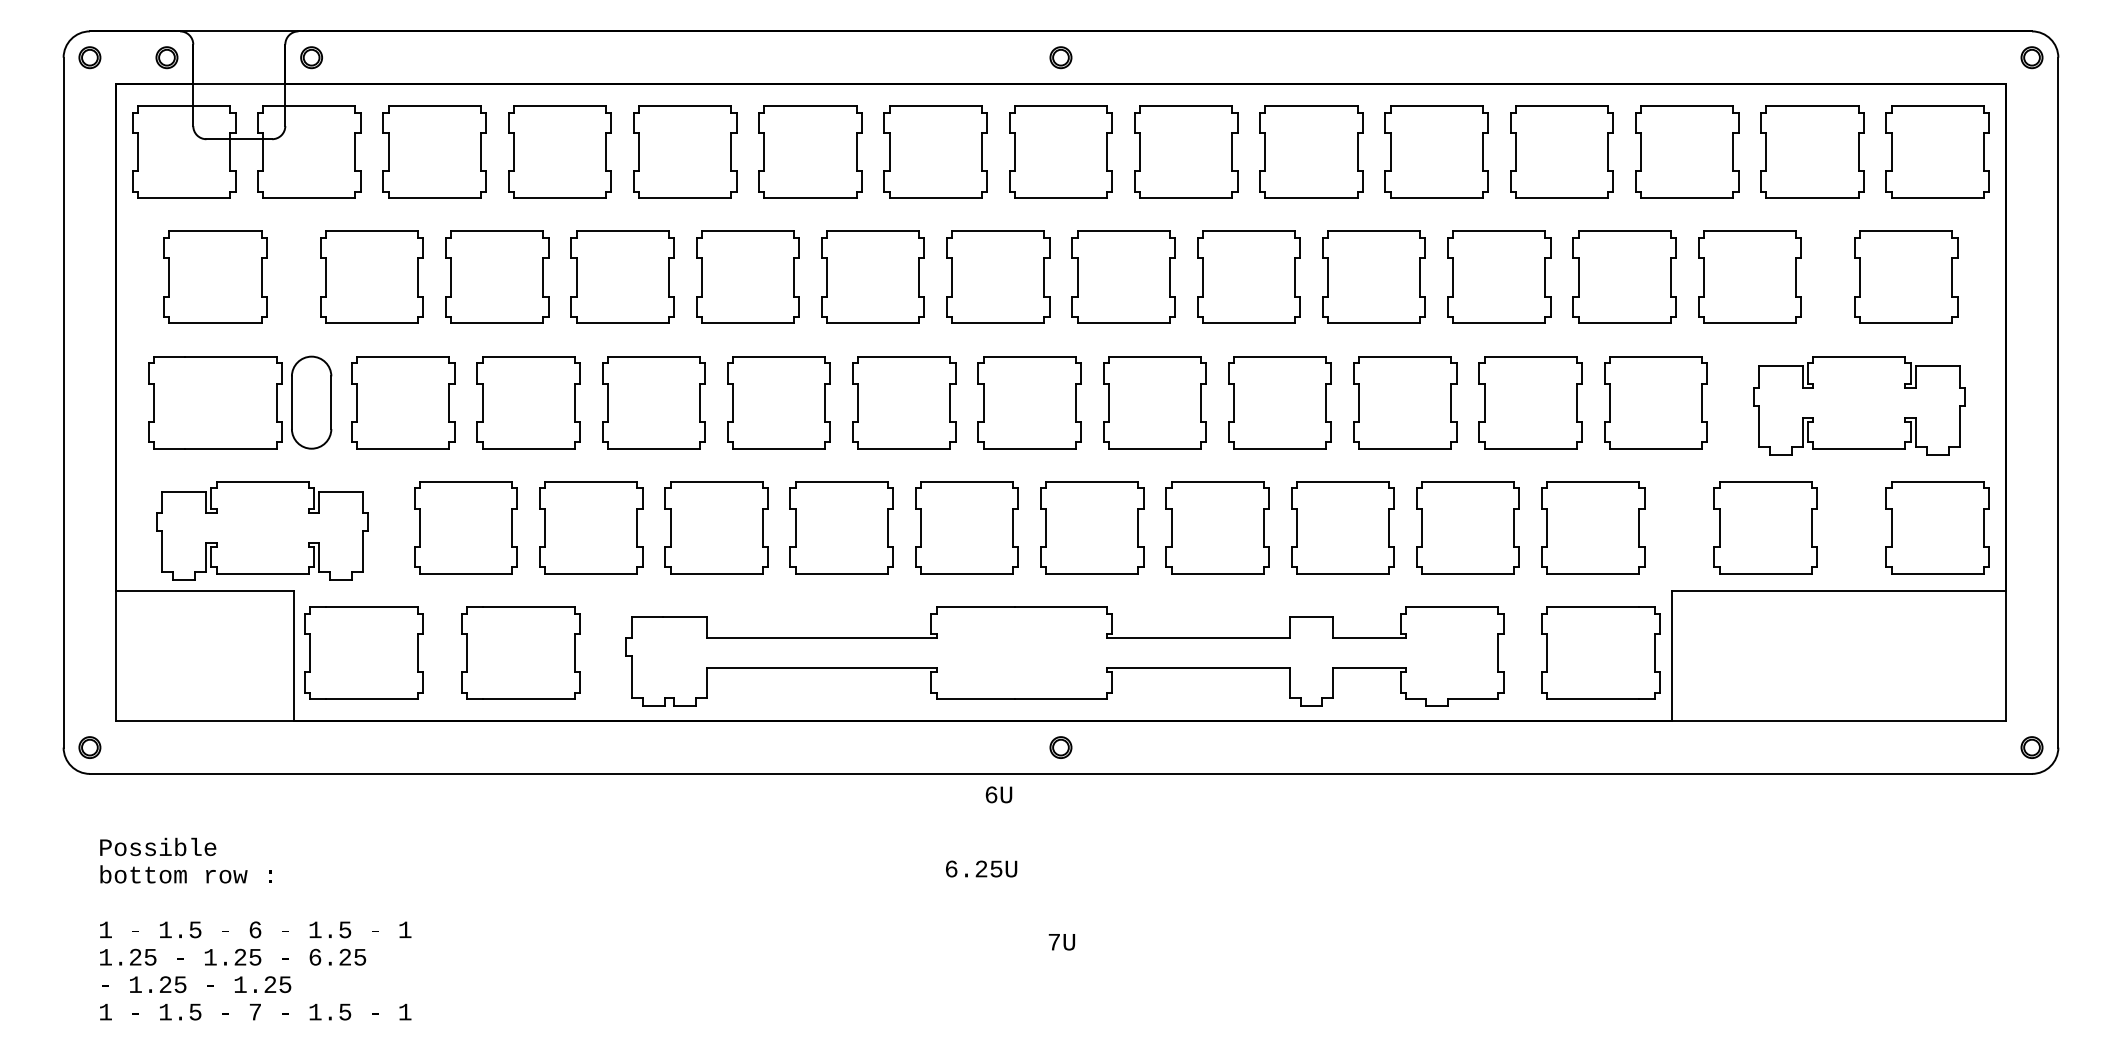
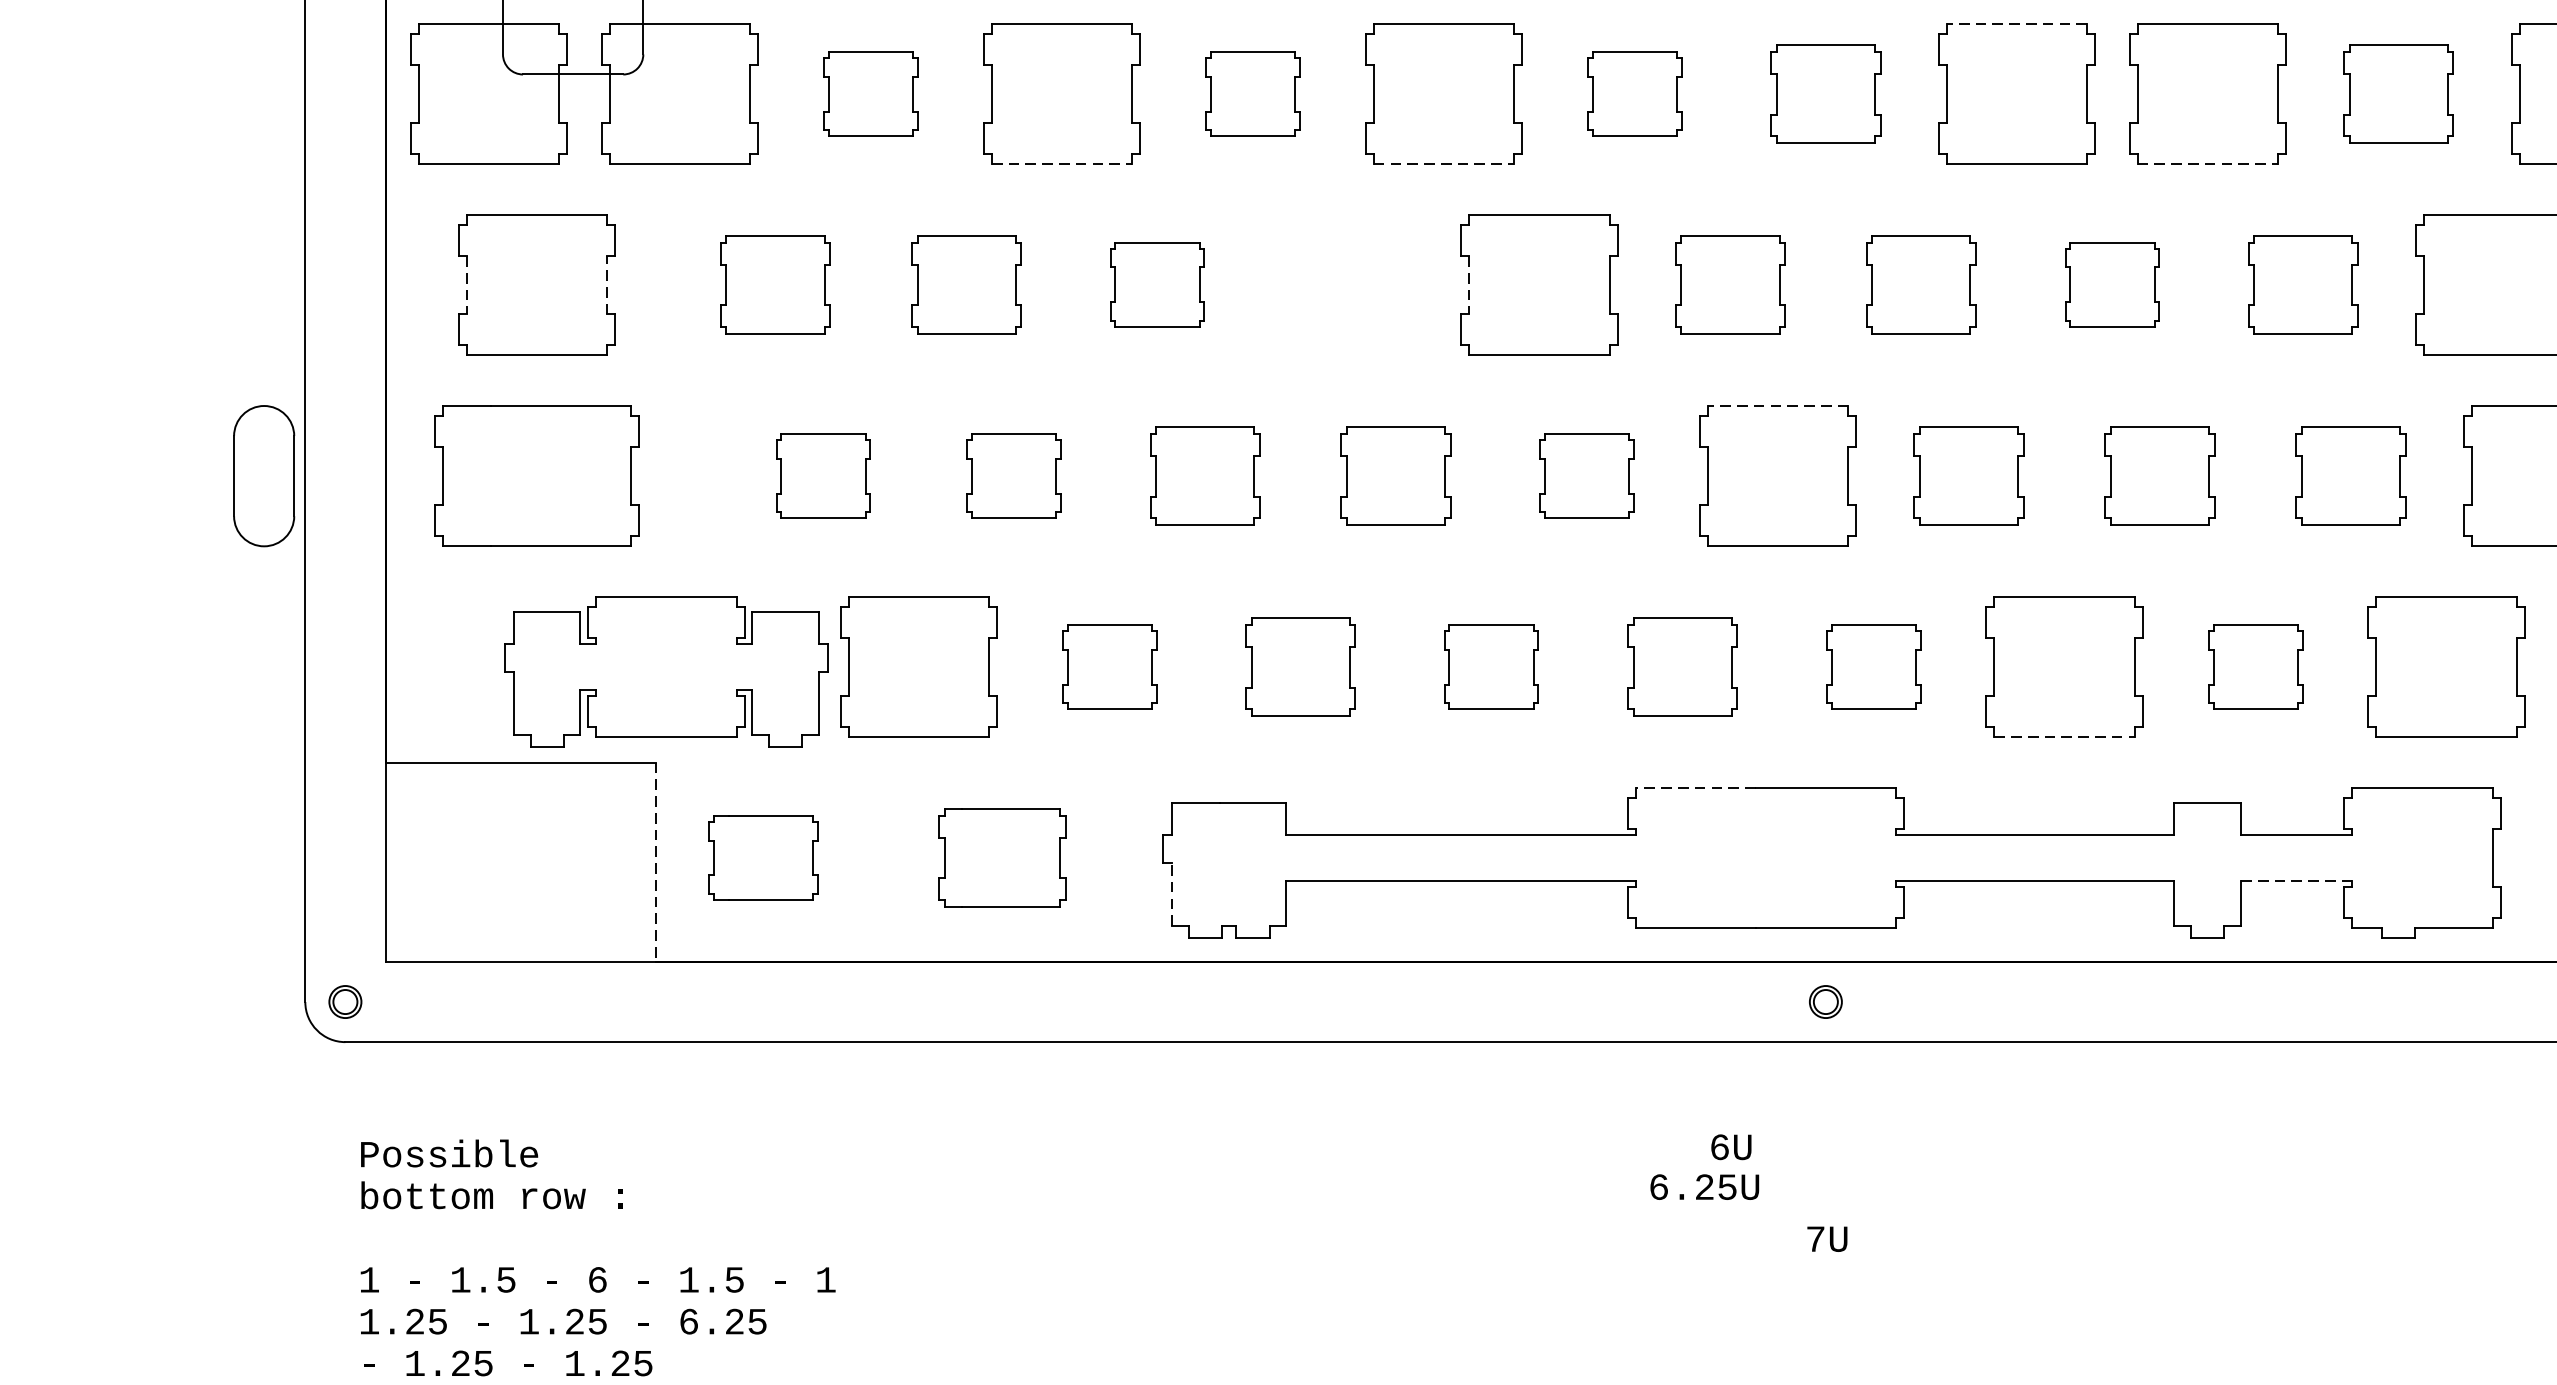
line: (1185, 106) -> (2015, 24), solid -> dashed
part: (434, 151) -> (870, 93), size x0.6
part: (685, 151) -> (1253, 93), size x0.6
part: (935, 151) -> (1634, 93), size x0.6
part: (1060, 151) -> (1825, 93), size x0.7
part: (1436, 151) -> (2398, 93), size x0.7
line: (560, 198) -> (1062, 164), solid -> dashed
line: (810, 198) -> (1443, 164), solid -> dashed
line: (1311, 198) -> (2207, 164), solid -> dashed
line: (261, 276) -> (606, 283), solid -> dashed
part: (371, 276) -> (774, 283), size x0.7
part: (497, 276) -> (966, 283), size x0.7
part: (622, 276) -> (1157, 283), size x0.6
part: (747, 276) -> (1347, 283), removed
part: (998, 276) -> (1730, 283), size x0.7
part: (1123, 276) -> (1921, 283), size x0.7
part: (1248, 276) -> (2111, 283), size x0.6
part: (1373, 276) -> (2302, 283), size x0.7
line: (169, 277) -> (466, 285), solid -> dashed
line: (827, 277) -> (1469, 285), solid -> dashed
line: (1029, 356) -> (1777, 405), solid -> dashed
part: (311, 402) -> (263, 475), moved
part: (403, 402) -> (823, 475), size x0.6
part: (528, 402) -> (1014, 475), size x0.6
part: (653, 402) -> (1204, 475), size x0.7
part: (778, 402) -> (1395, 475), size x0.7
part: (904, 402) -> (1587, 475), size x0.6
part: (1154, 402) -> (1968, 475), size x0.7
part: (1279, 402) -> (2159, 475), size x0.7
part: (1405, 402) -> (2351, 475), size x0.7
part: (591, 527) -> (1110, 666), size x0.6
part: (716, 527) -> (1300, 666), size x0.7
part: (841, 527) -> (1491, 666), size x0.6
part: (966, 527) -> (1681, 666), size x0.7
part: (1092, 527) -> (1873, 666), size x0.6
part: (1342, 527) -> (2255, 666), size x0.6
part: (262, 530) -> (666, 671), moved
line: (1218, 573) -> (2066, 736), solid -> dashed
line: (975, 607) -> (1695, 788), solid -> dashed
part: (363, 652) -> (762, 857), size x0.6
part: (520, 652) -> (1001, 857), size x0.7
line: (293, 656) -> (655, 863), solid -> dashed
line: (1369, 668) -> (2296, 881), solid -> dashed
line: (632, 677) -> (1172, 895), solid -> dashed
text: (998, 794) -> (1730, 1146), moved
text: (1061, 942) -> (1826, 1239), moved

